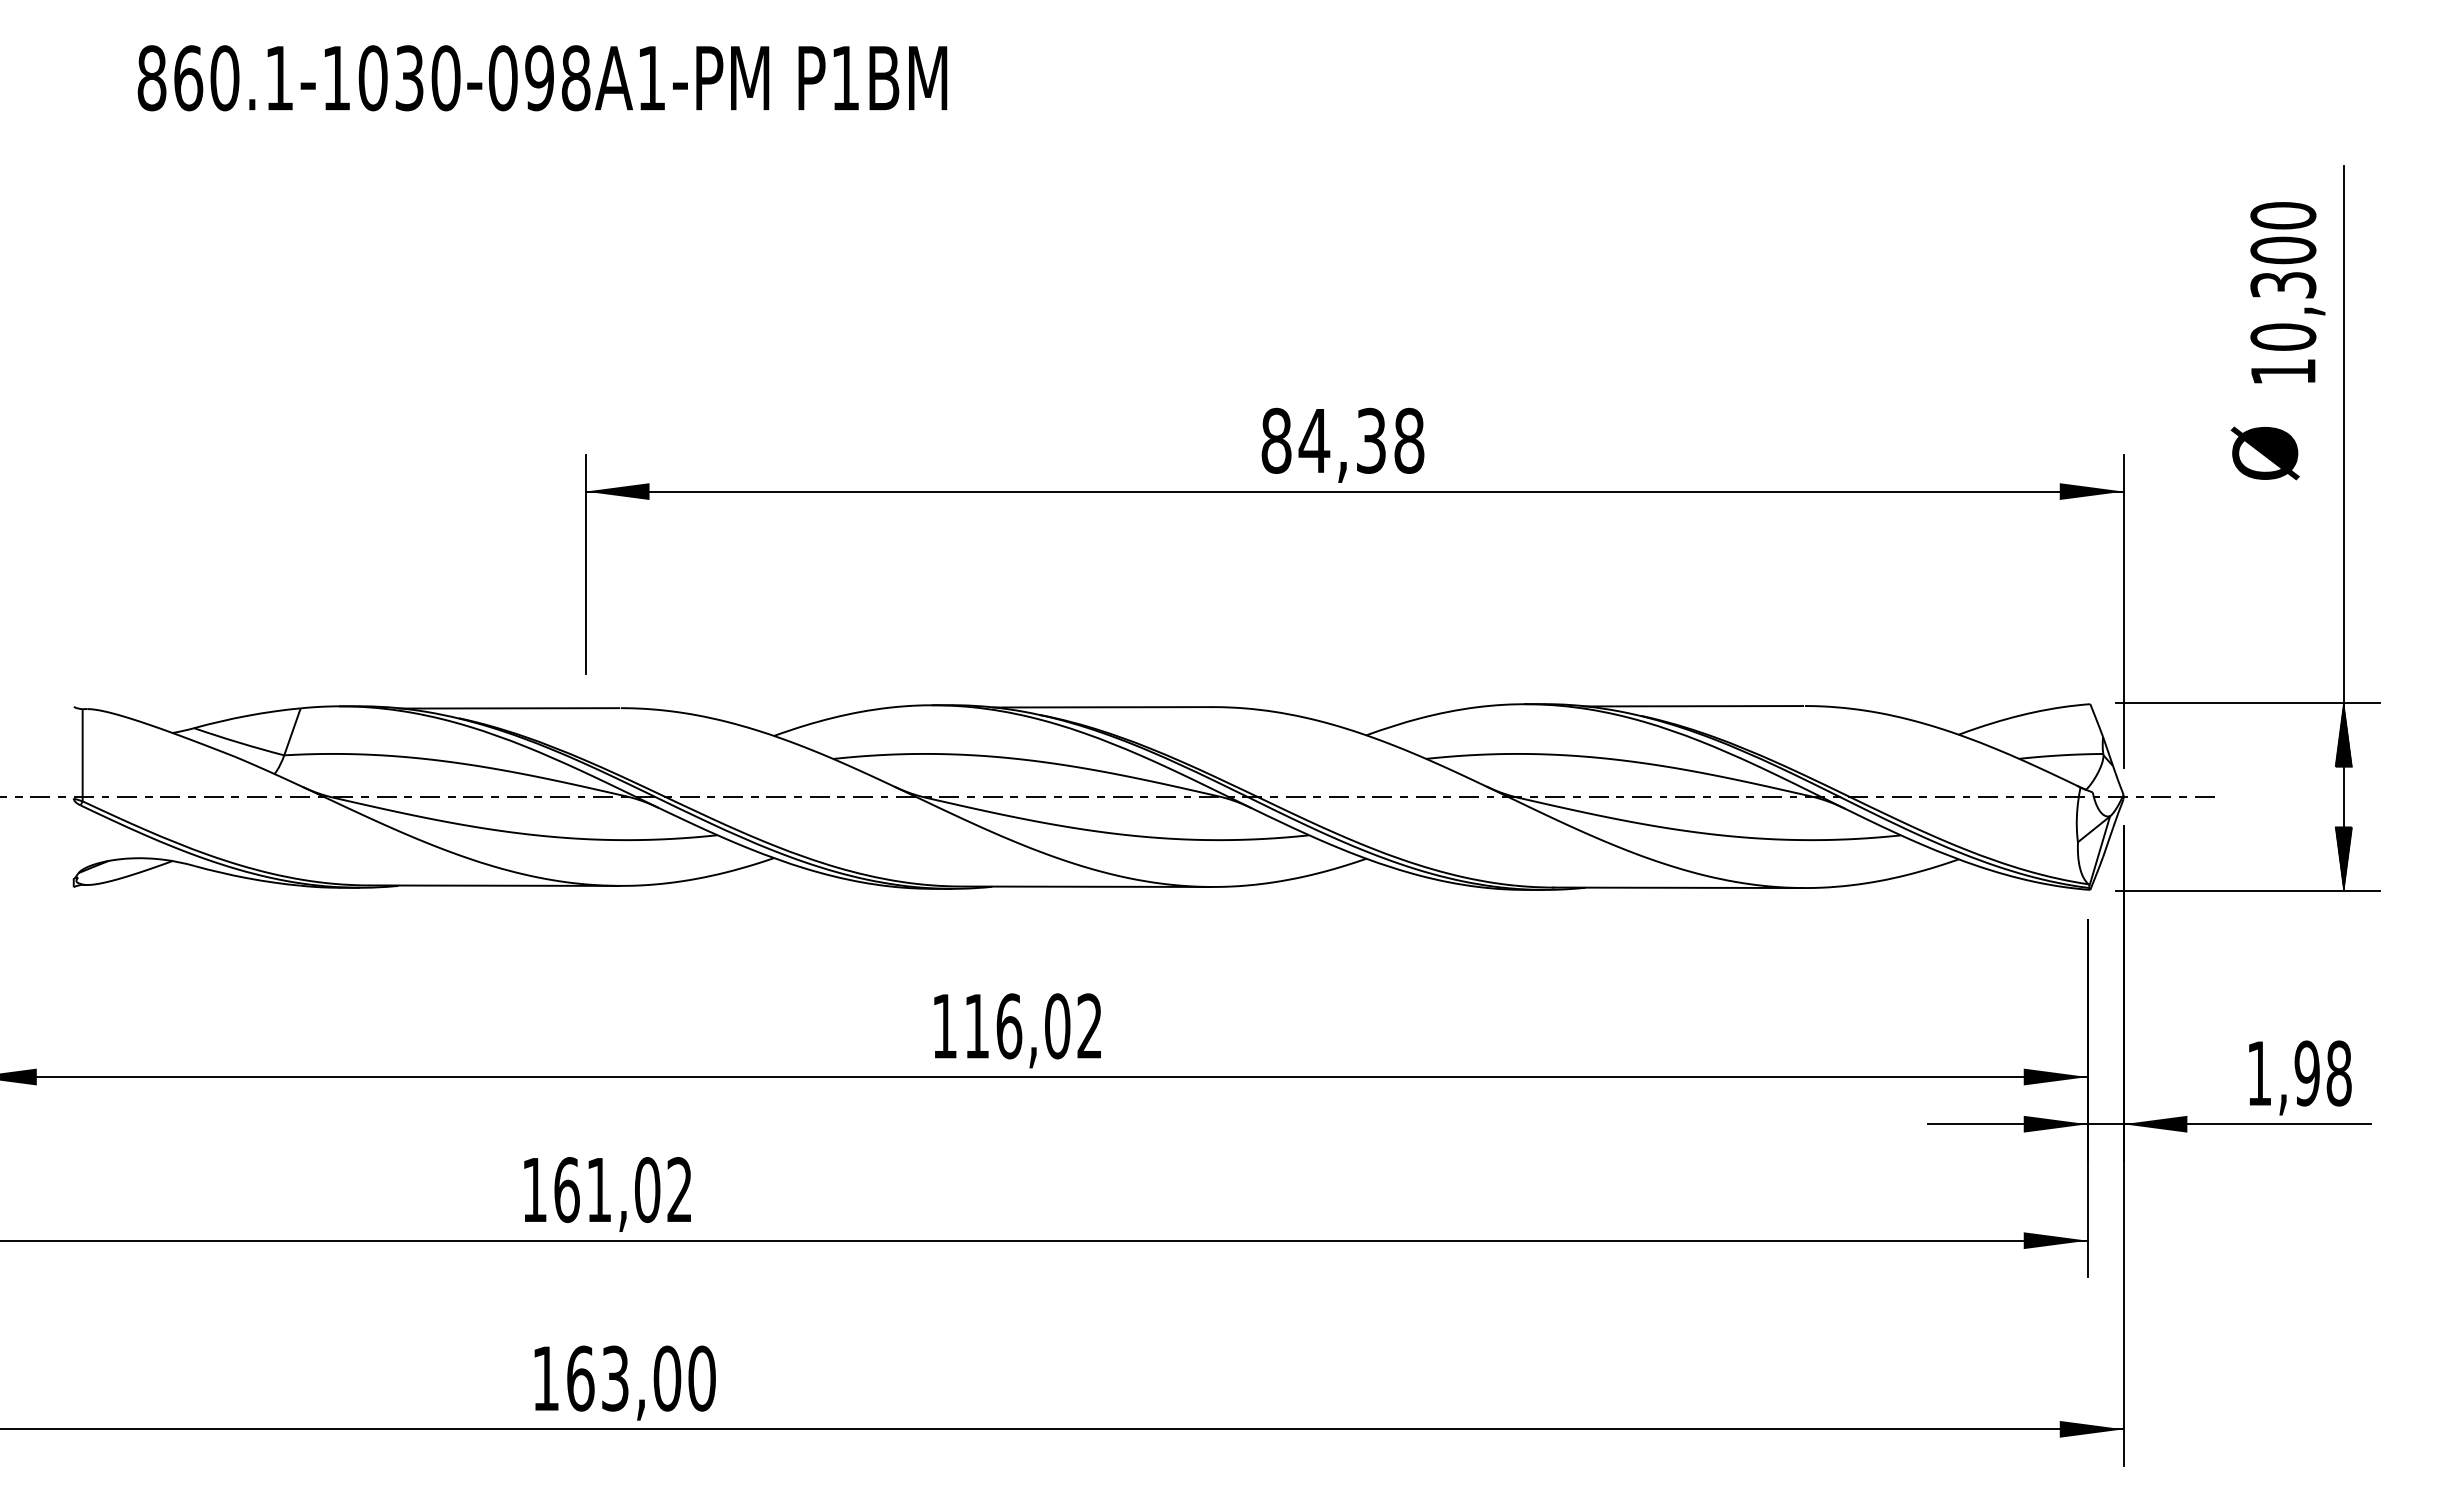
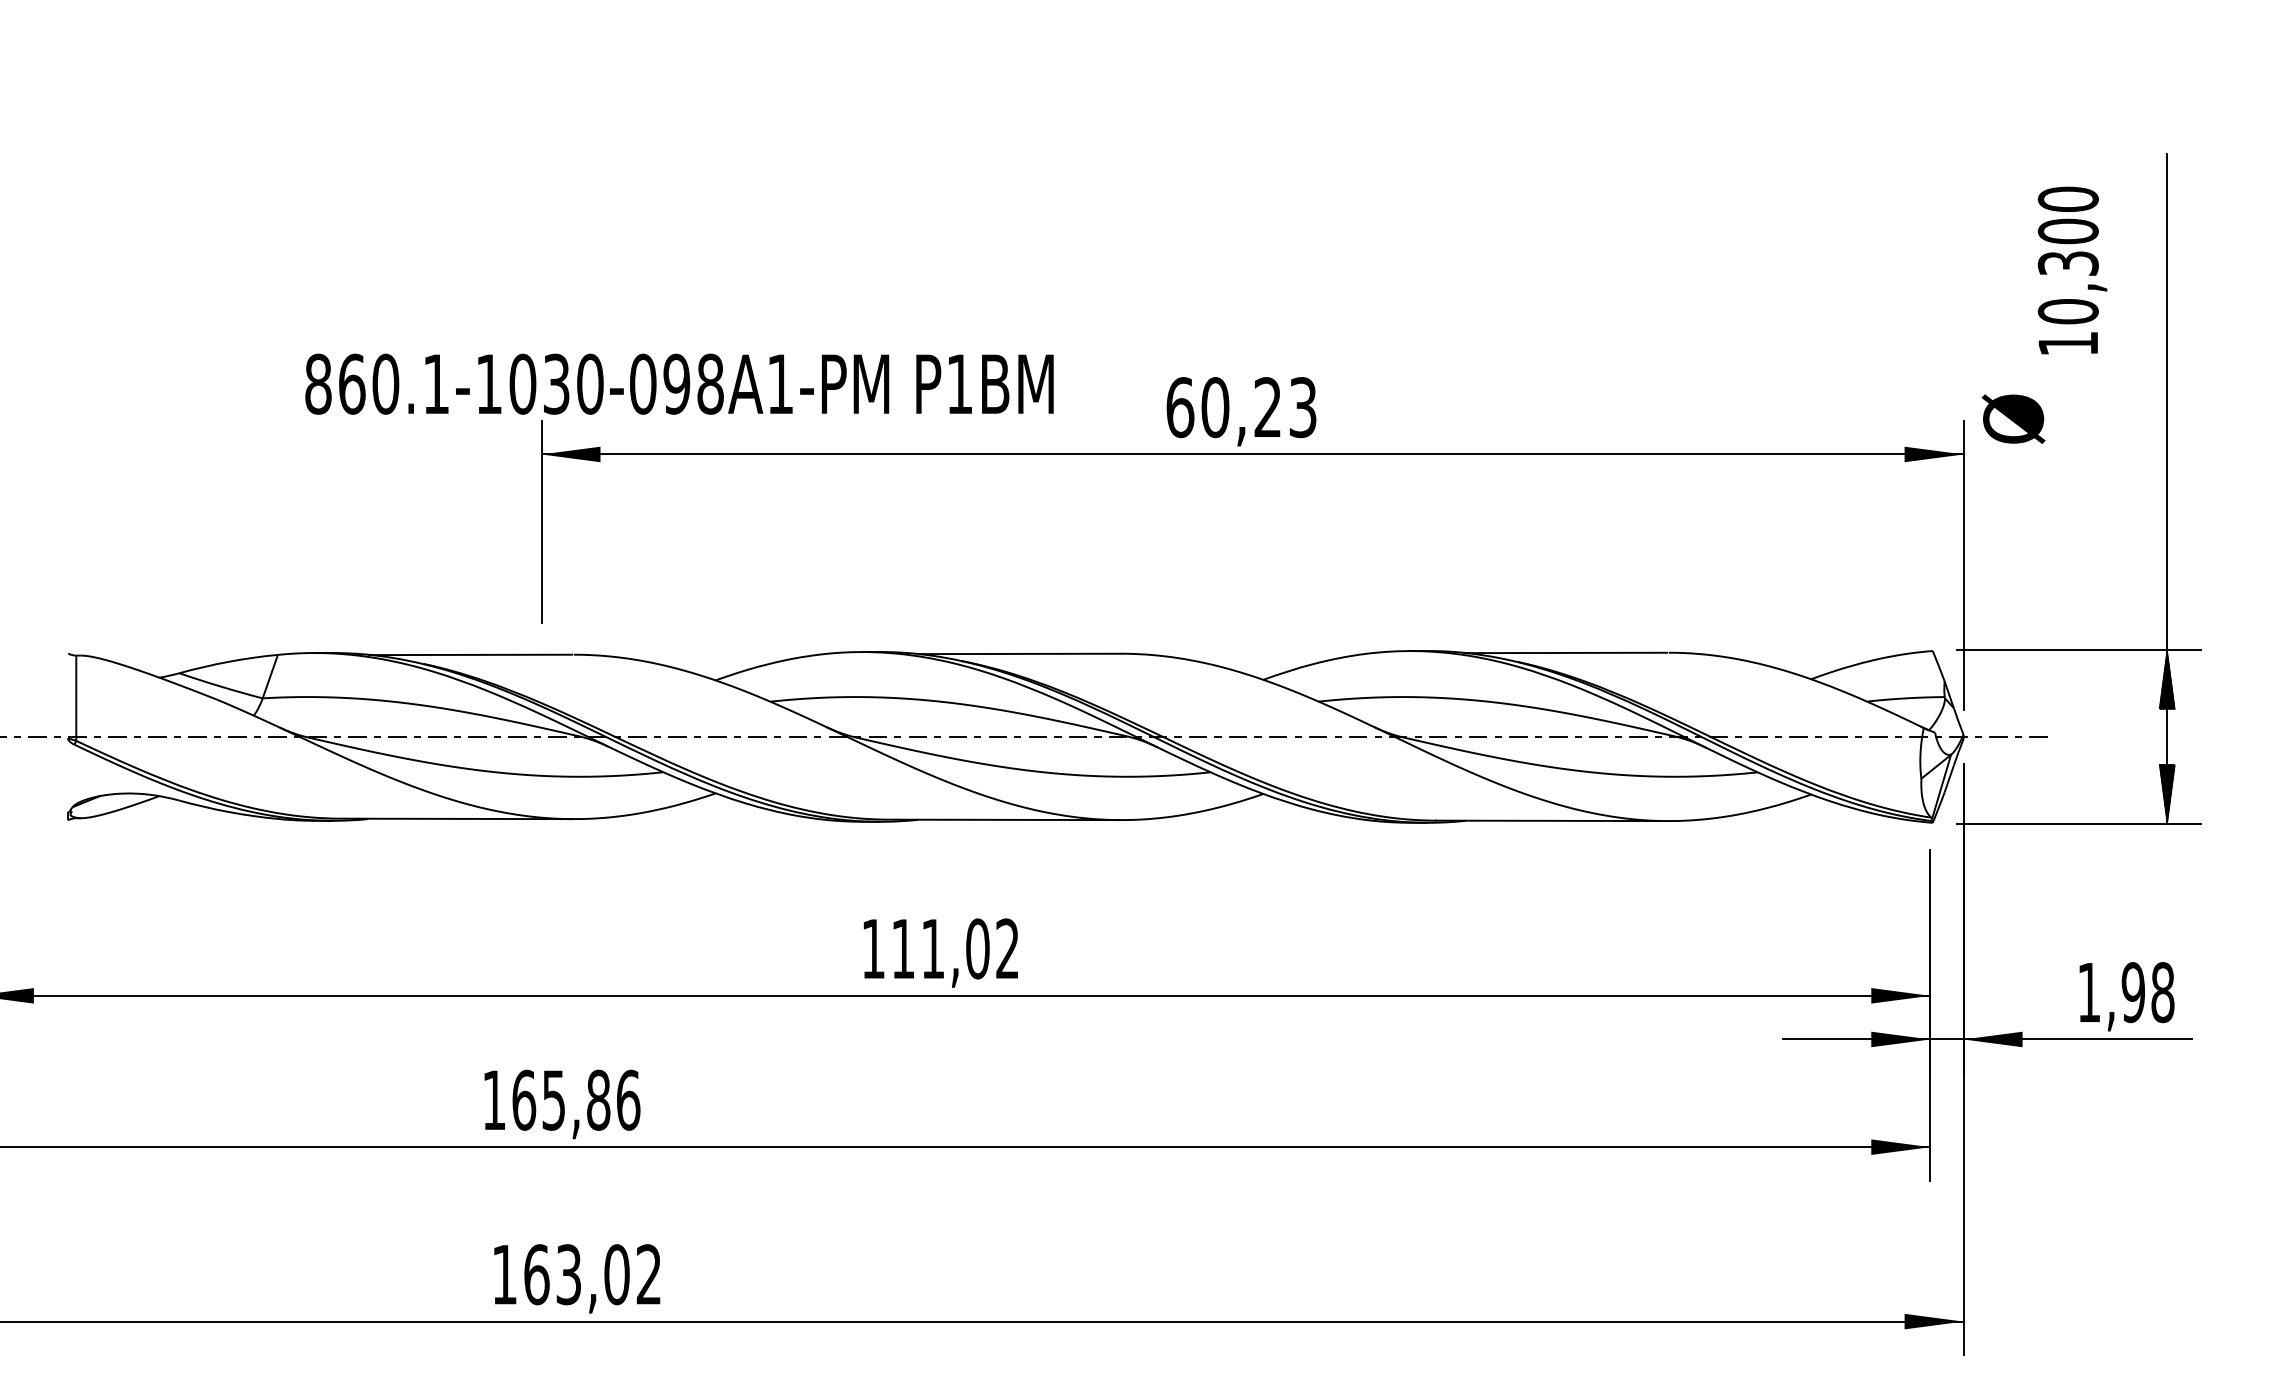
text: (542, 77) -> (679, 383), moved
text: (2287, 292) -> (2072, 270), moved
text: (1342, 440) -> (1241, 407), 84,38 -> 60,23
text: (2265, 452) -> (2013, 418), moved
text: (1009, 1025) -> (933, 948), 116,02 -> 111,02
text: (639, 1189) -> (591, 1099), 161,02 -> 165,86
text: (701, 1378) -> (648, 1274), 163,00 -> 163,02

